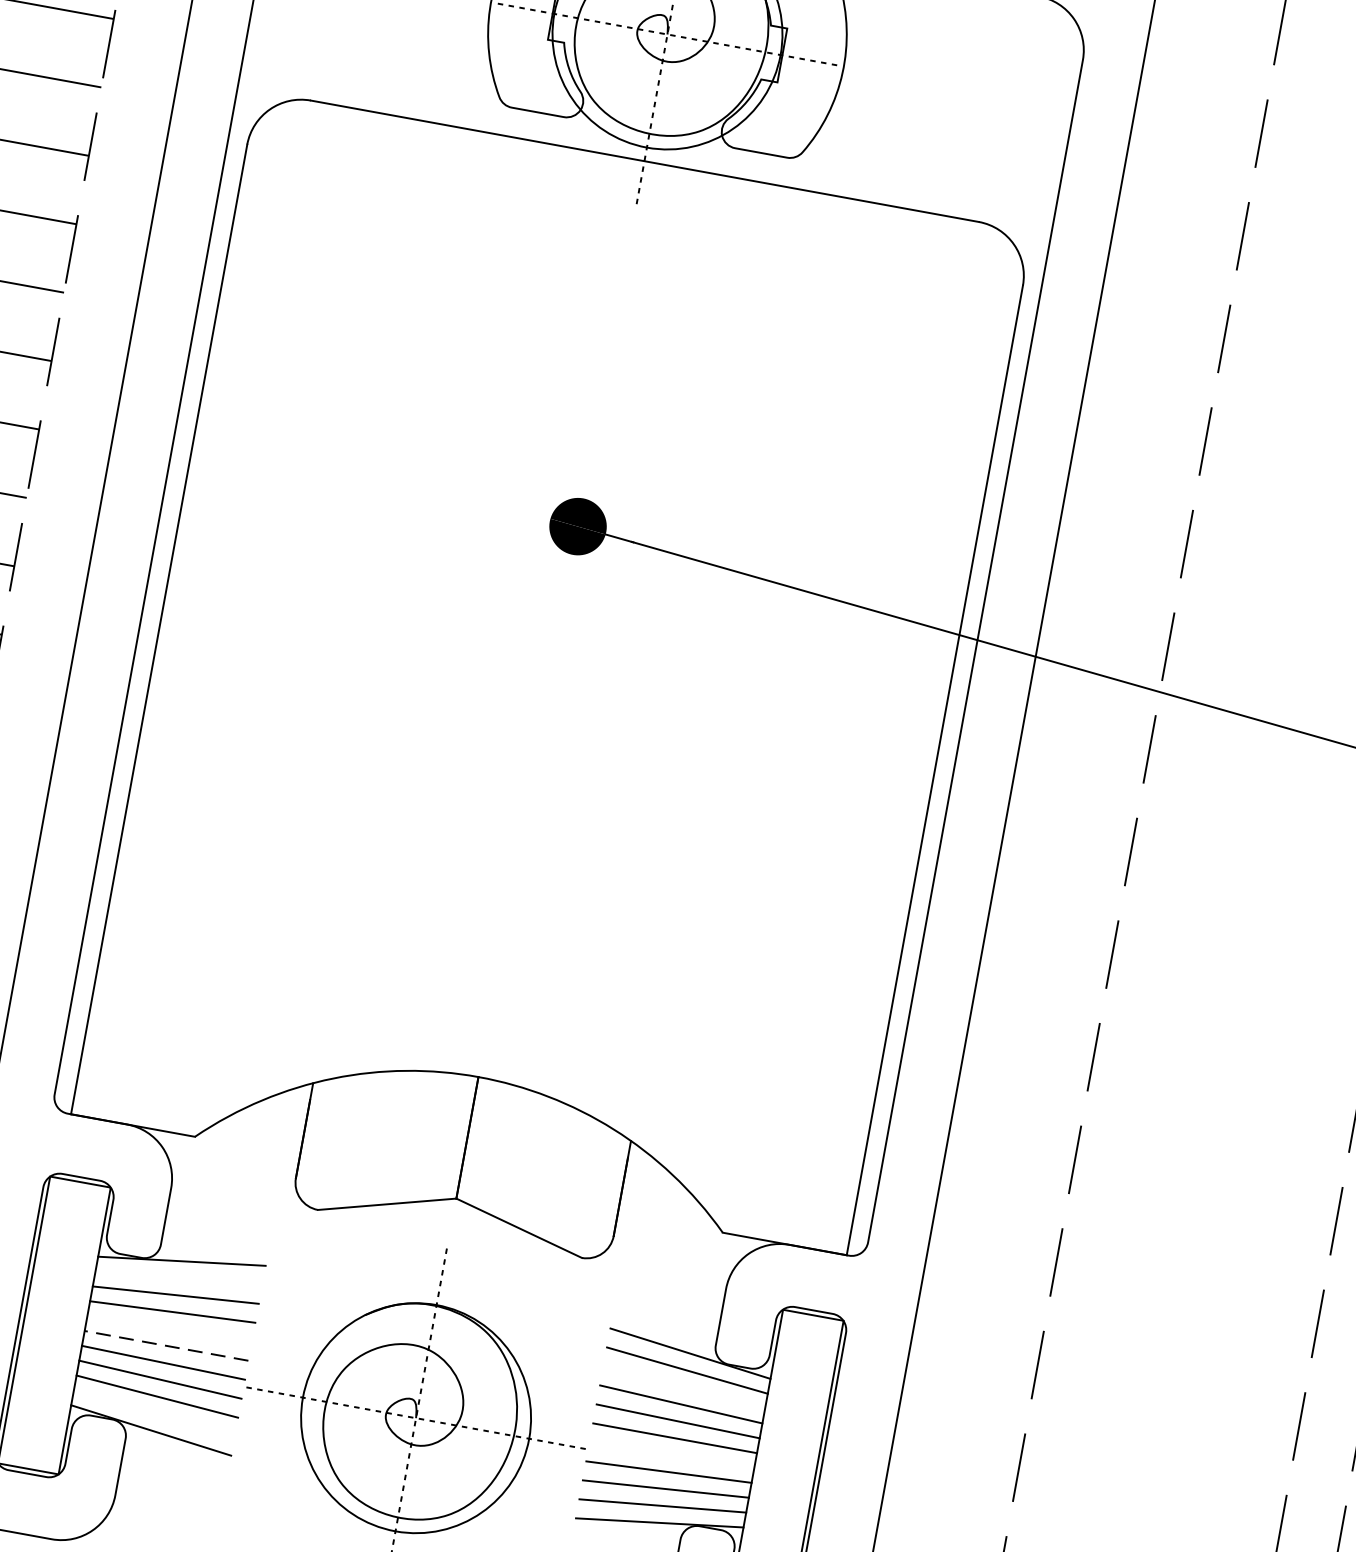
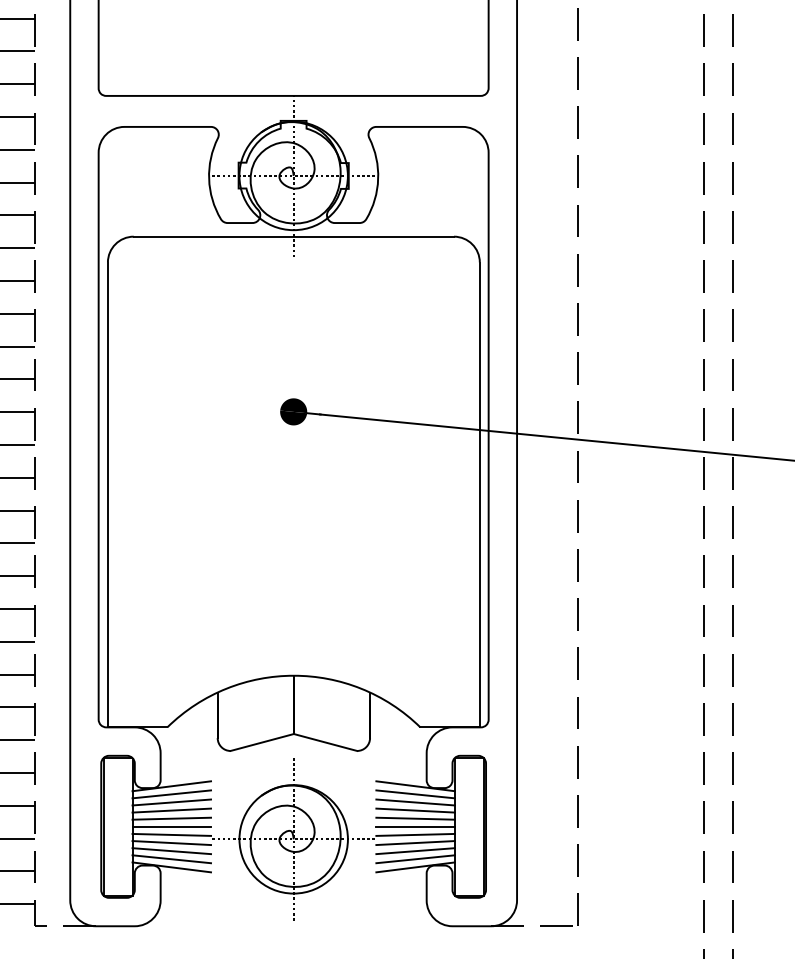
line: (178, 1278) -> (171, 794), added
line: (169, 1328) -> (171, 818), added
line: (166, 1345) -> (171, 826), dashed -> solid
line: (684, 1387) -> (415, 802), added
line: (153, 1413) -> (171, 859), added
line: (671, 1454) -> (415, 834), added

